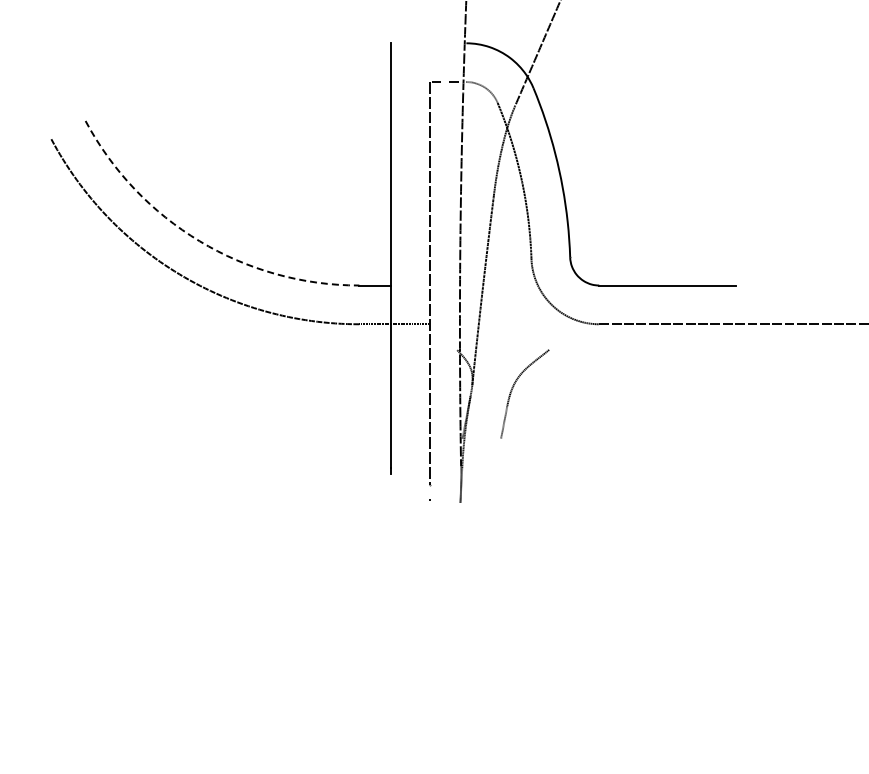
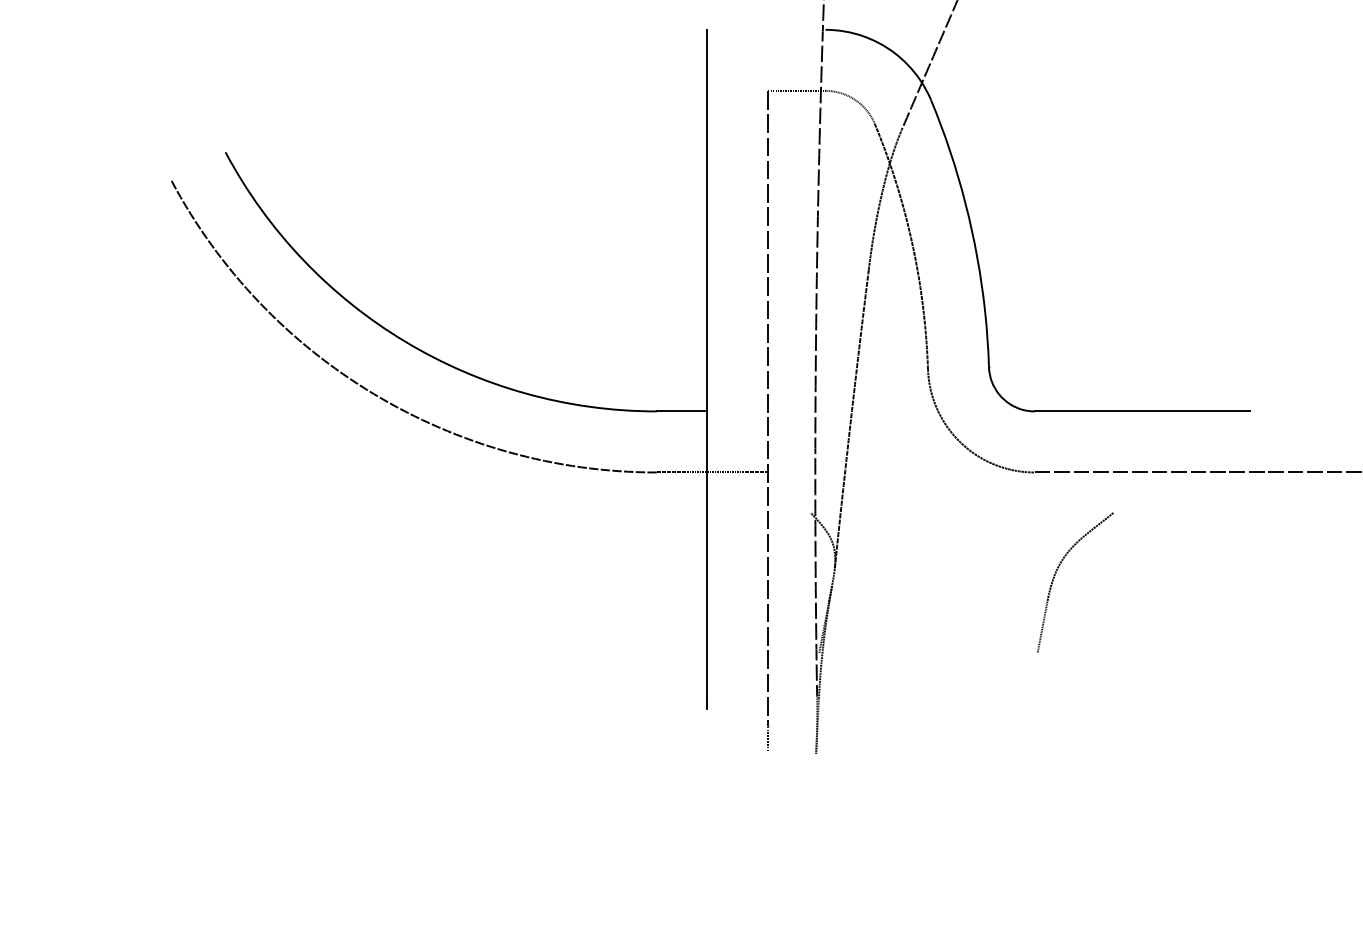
arc: (199, 241) -> (404, 342), dashed -> solid
part: (513, 388) -> (1057, 573), moved

